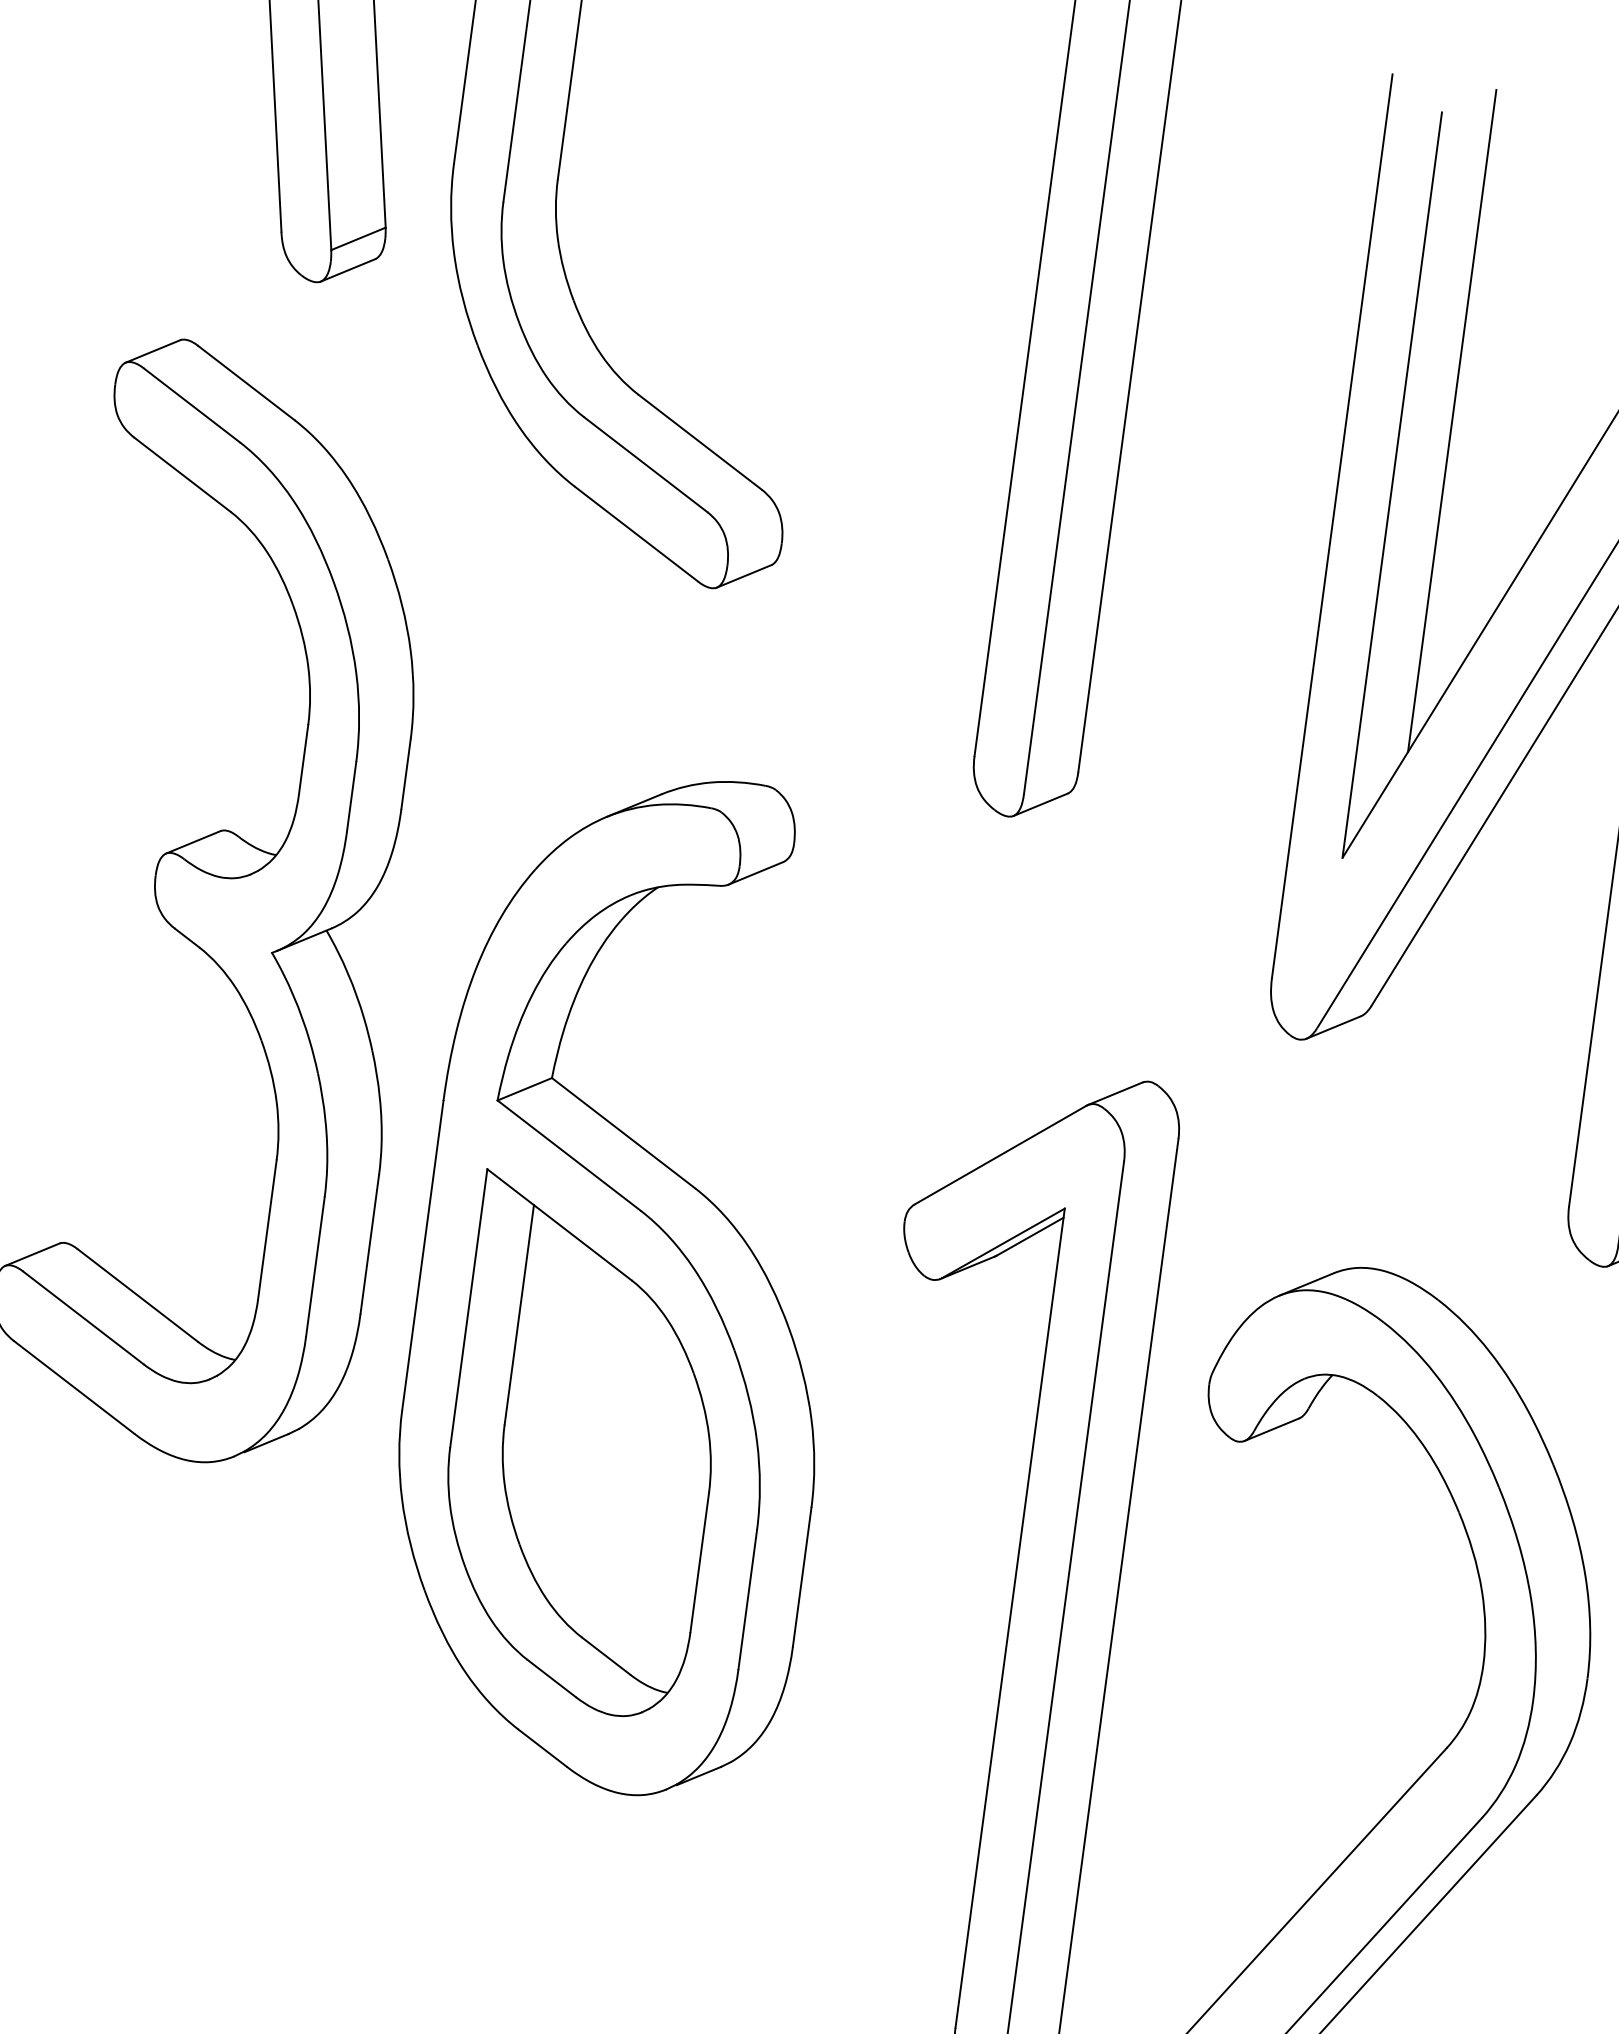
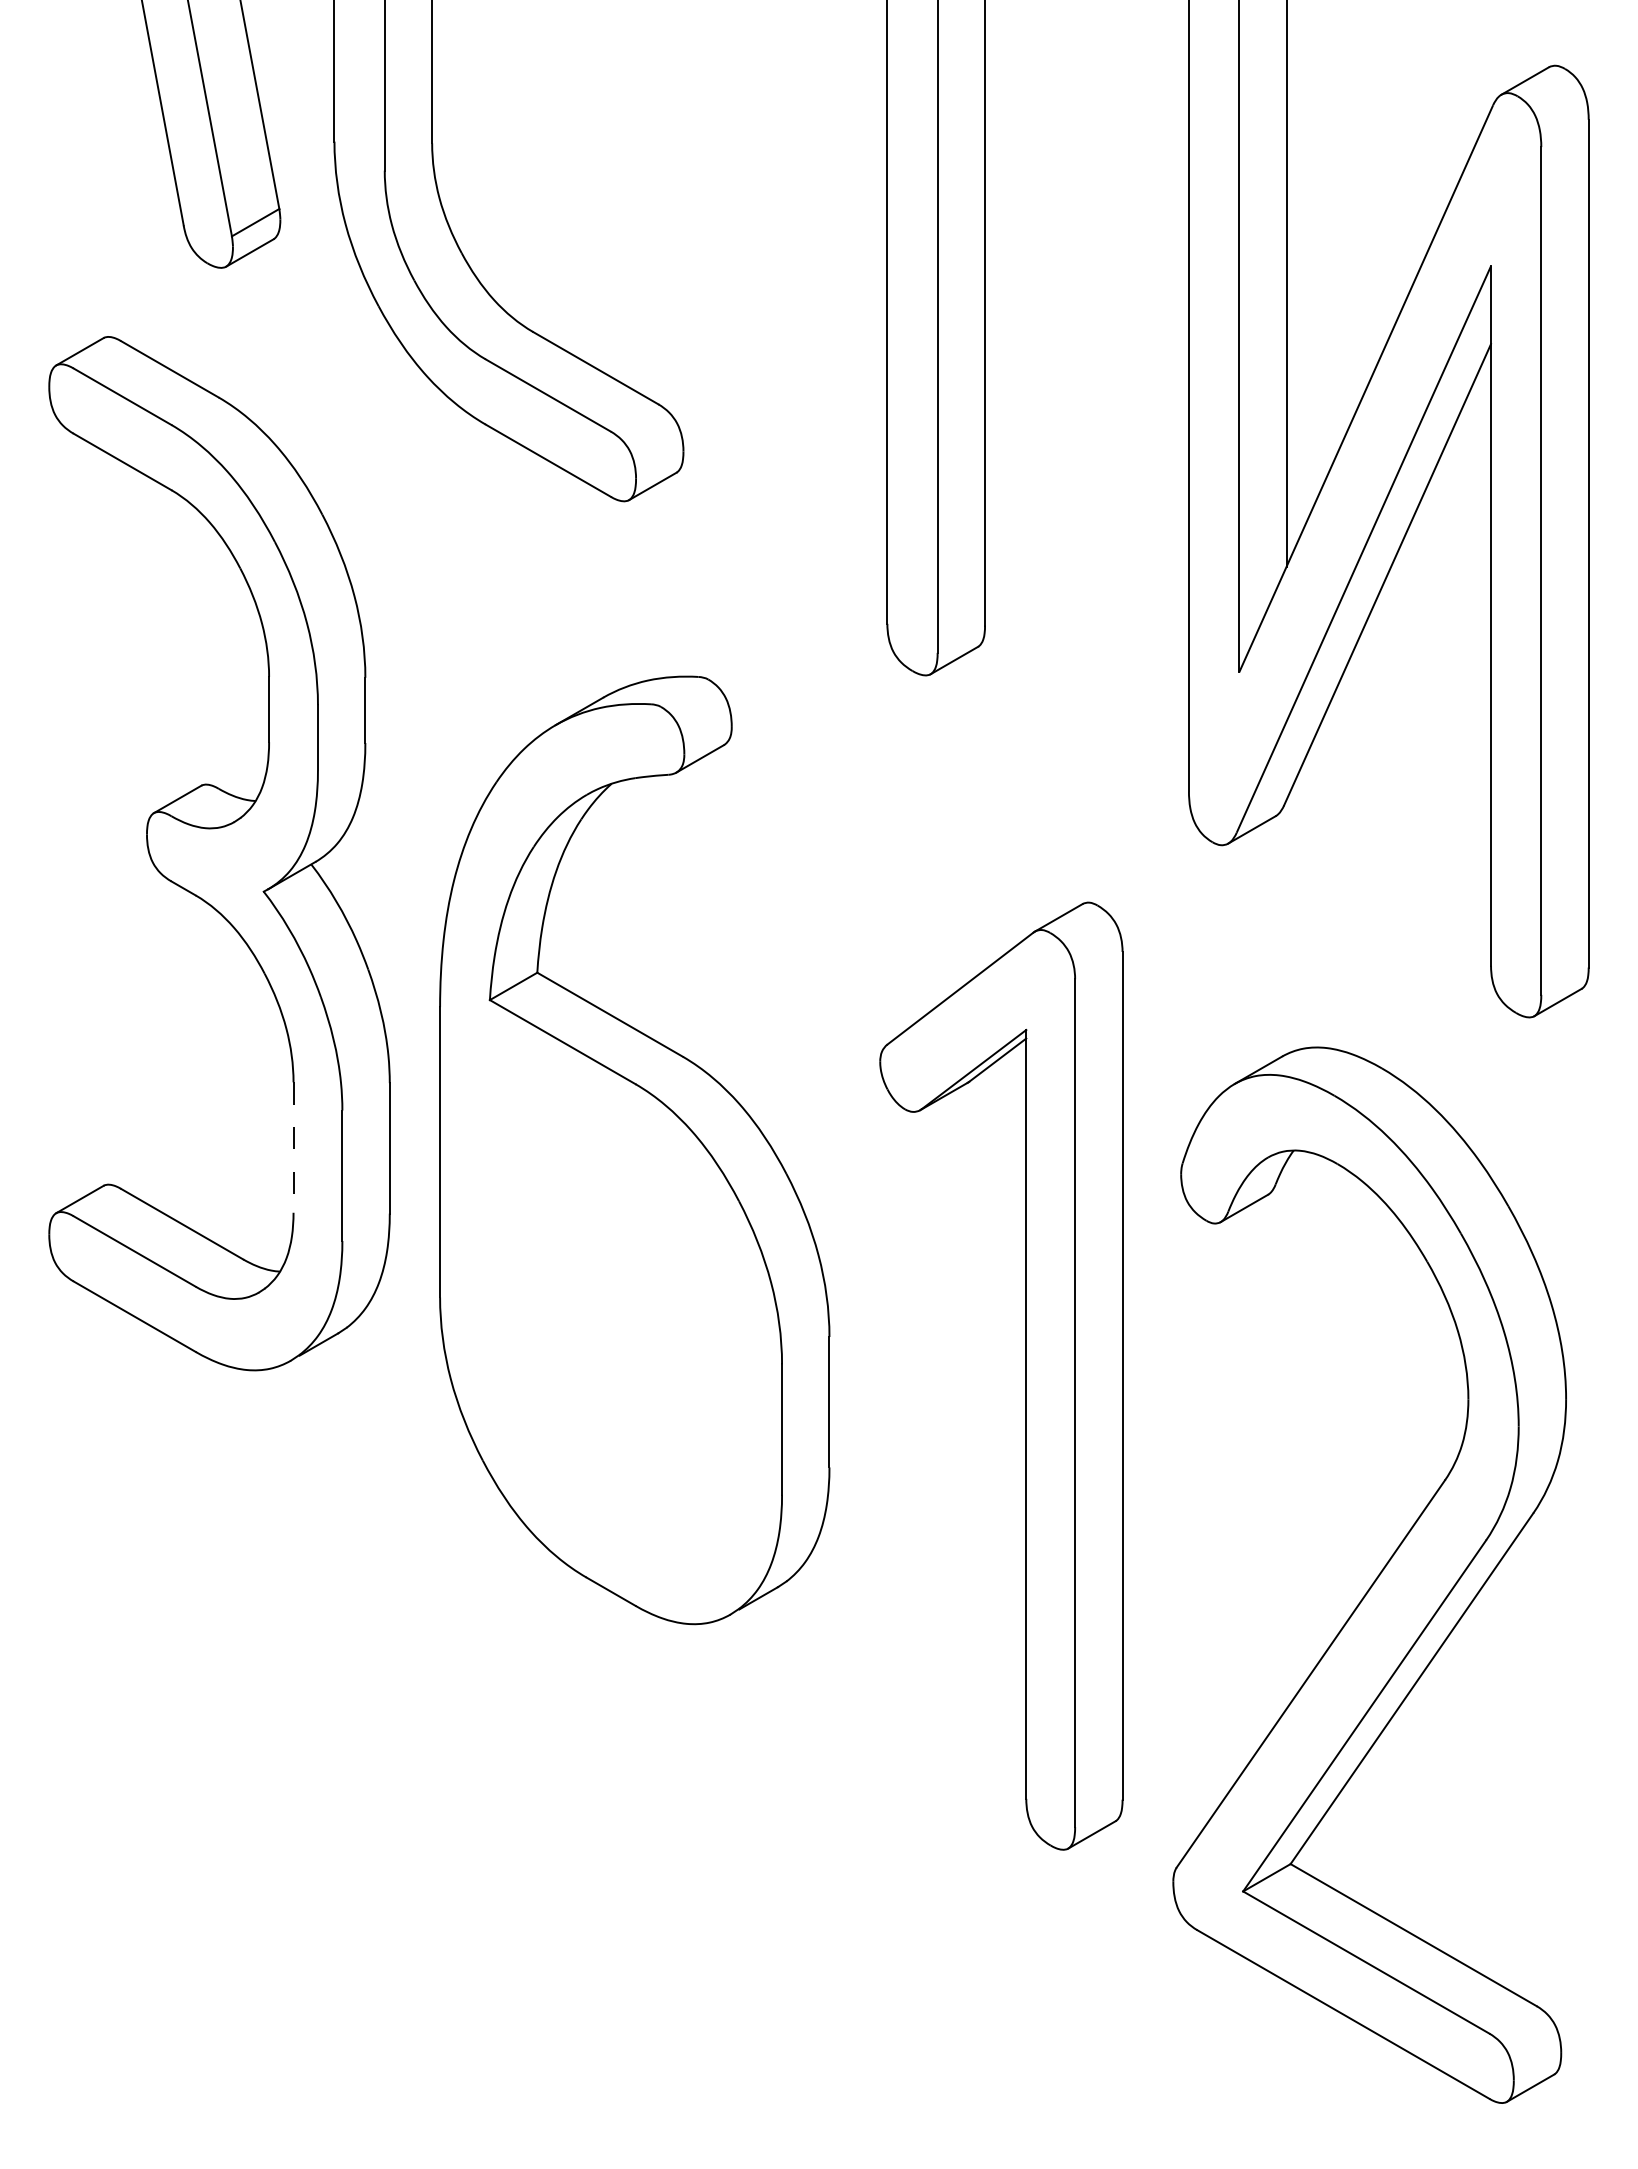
line: (267, 1230) -> (293, 1148), solid -> dashed
part: (583, 1446) -> (611, 1308), removed

